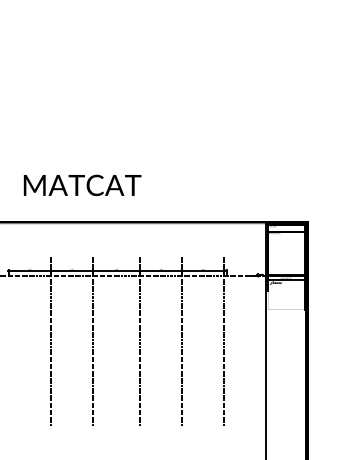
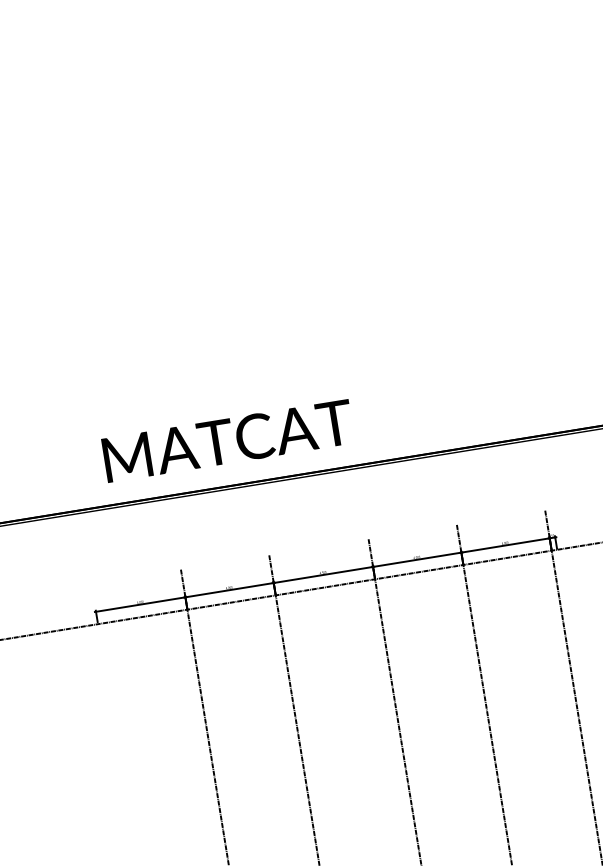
text: (82, 185) -> (227, 441), moved

